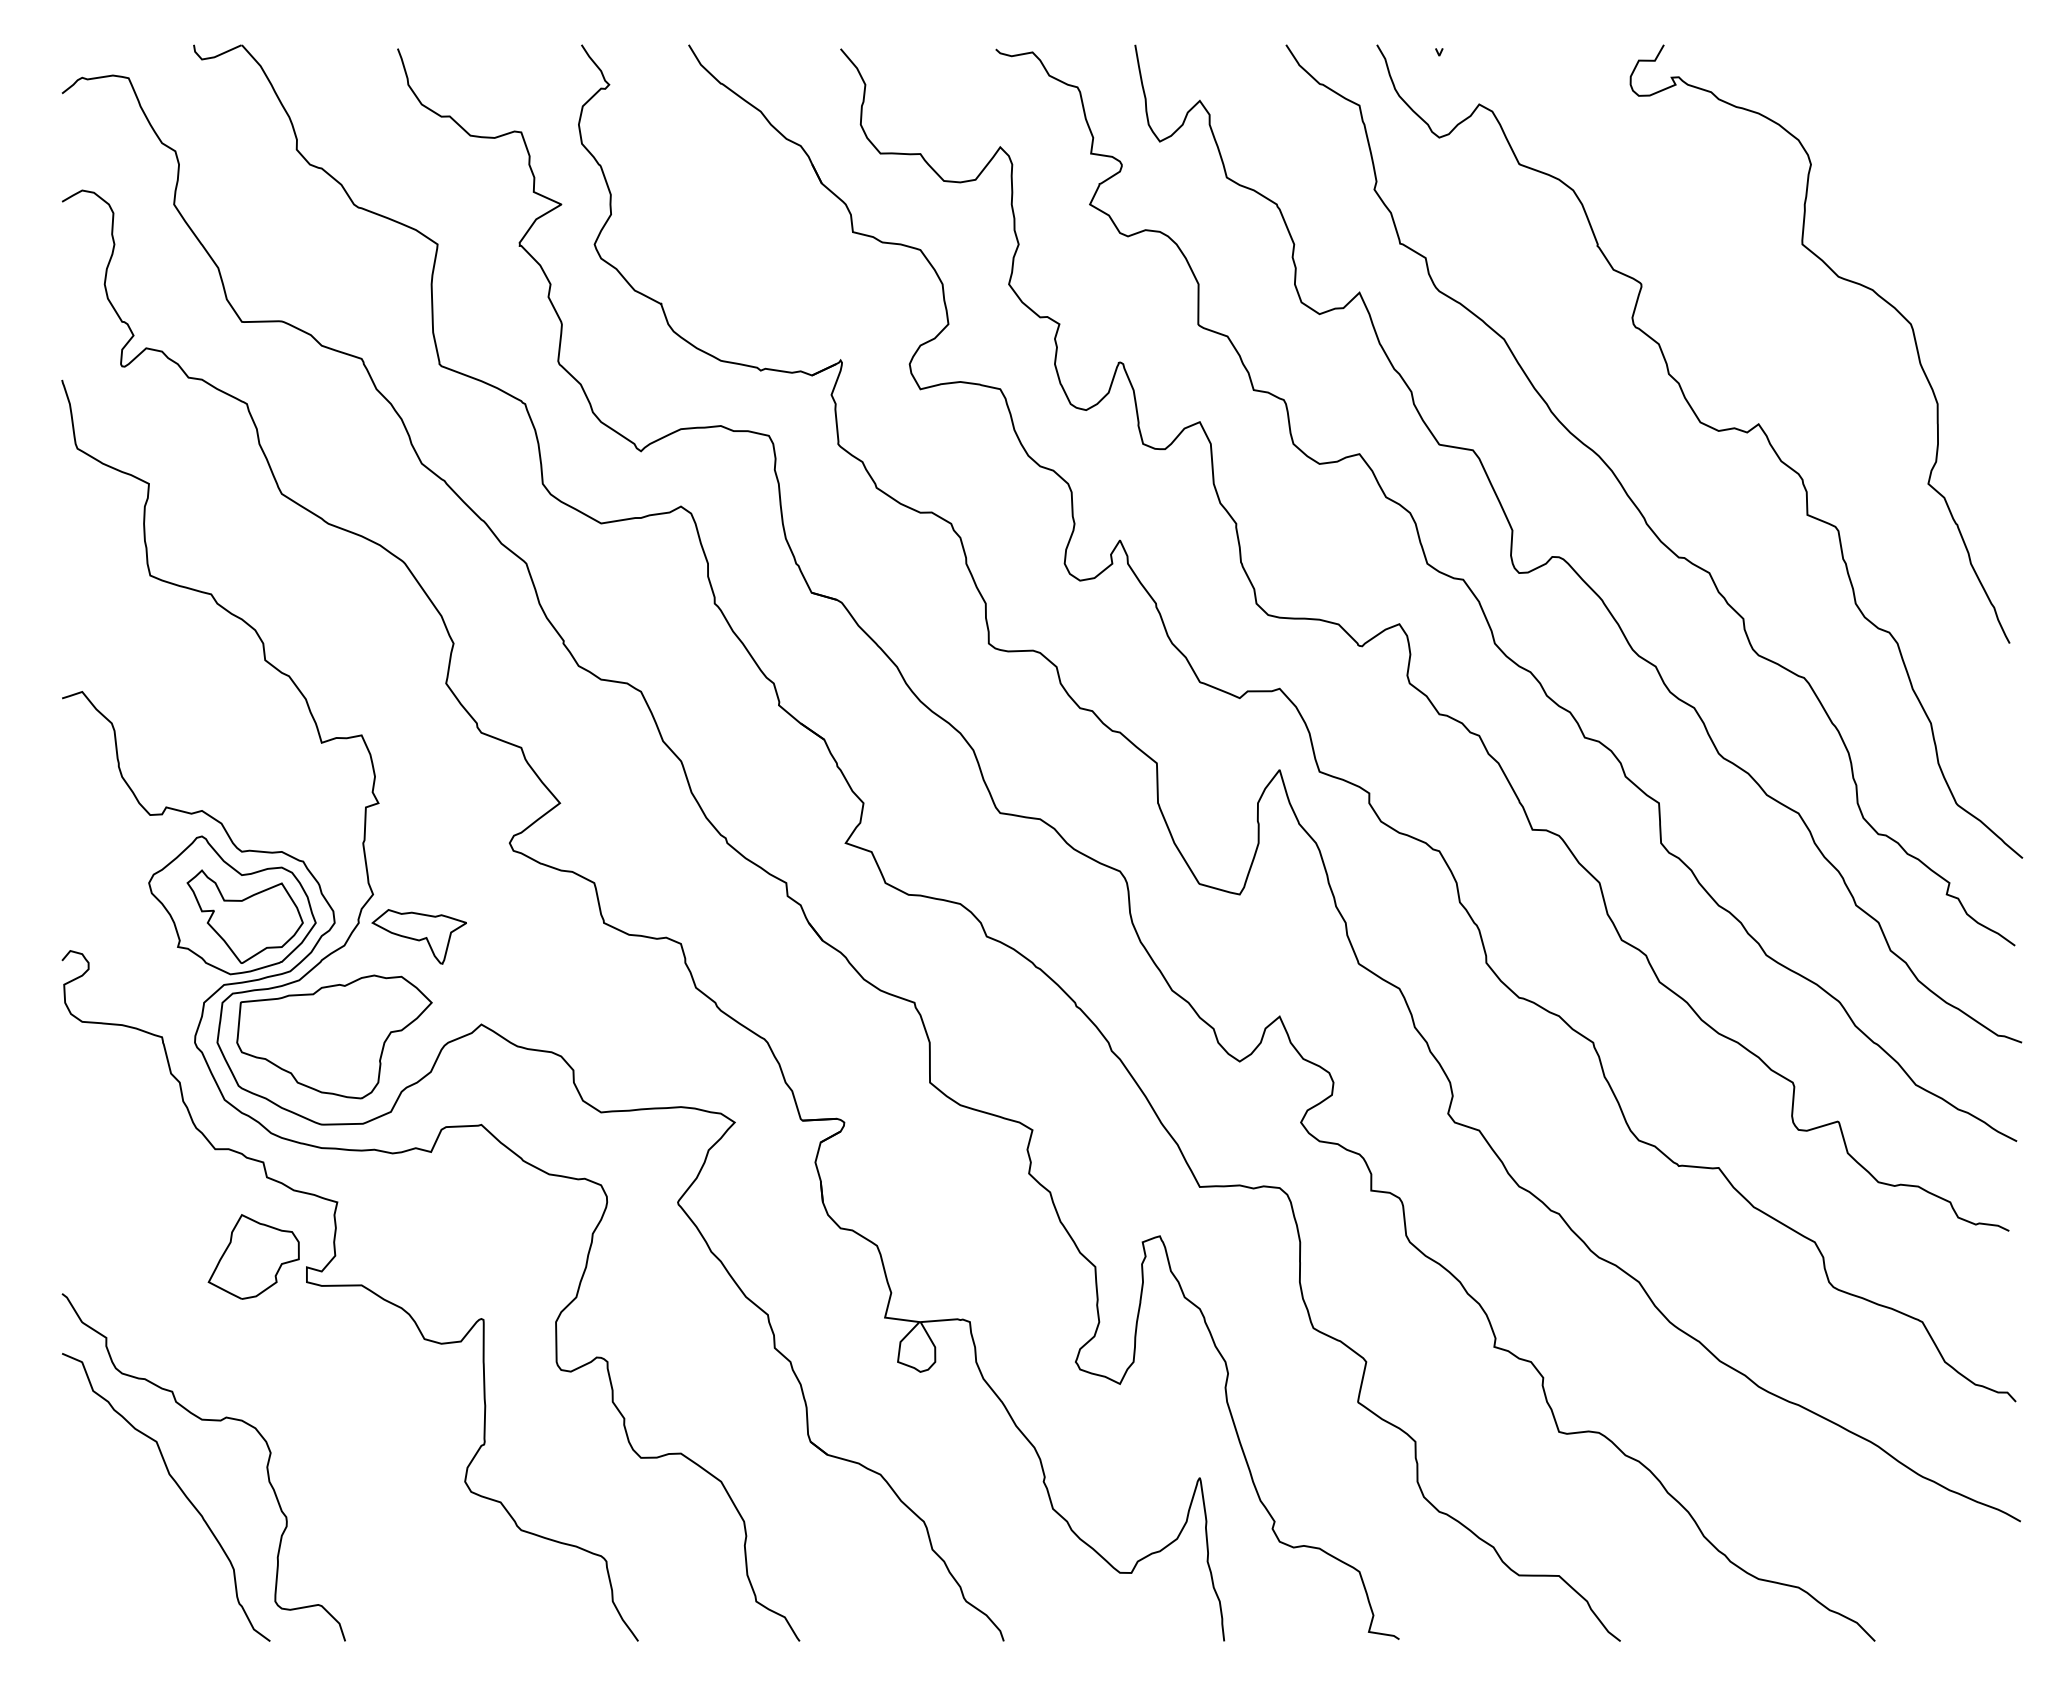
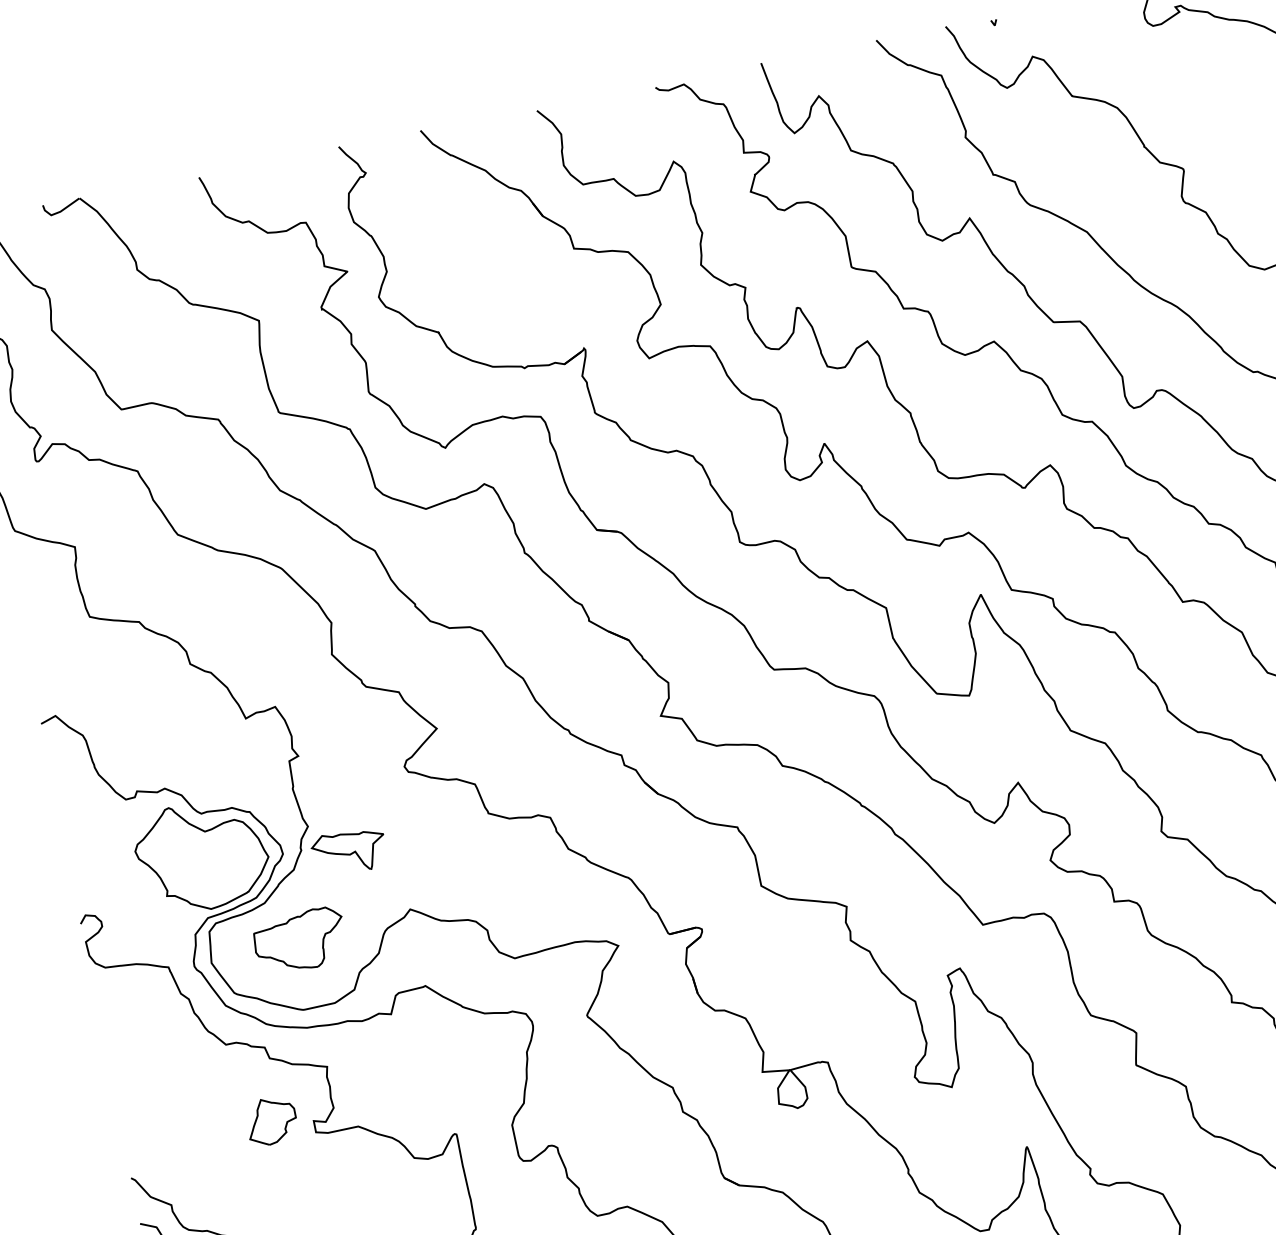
part: (244, 916) -> (213, 862), removed
part: (334, 1036) -> (299, 940), size x0.6
part: (253, 1256) -> (271, 1120), size x0.7

